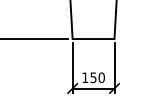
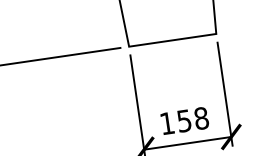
text: (101, 77) -> (200, 118), 150 -> 158

